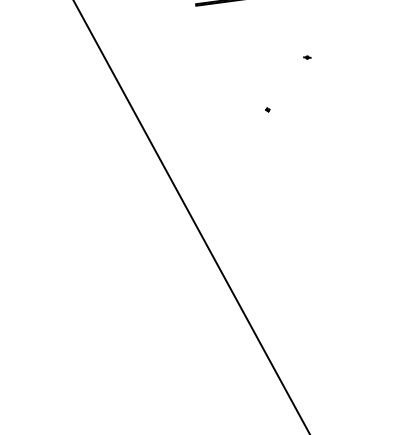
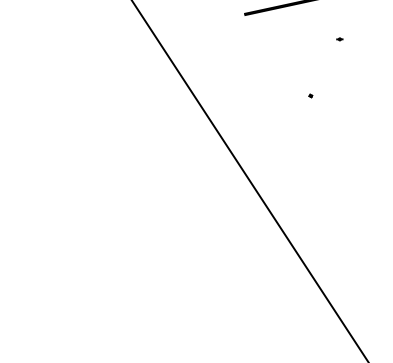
part: (306, 57) -> (339, 39), moved

